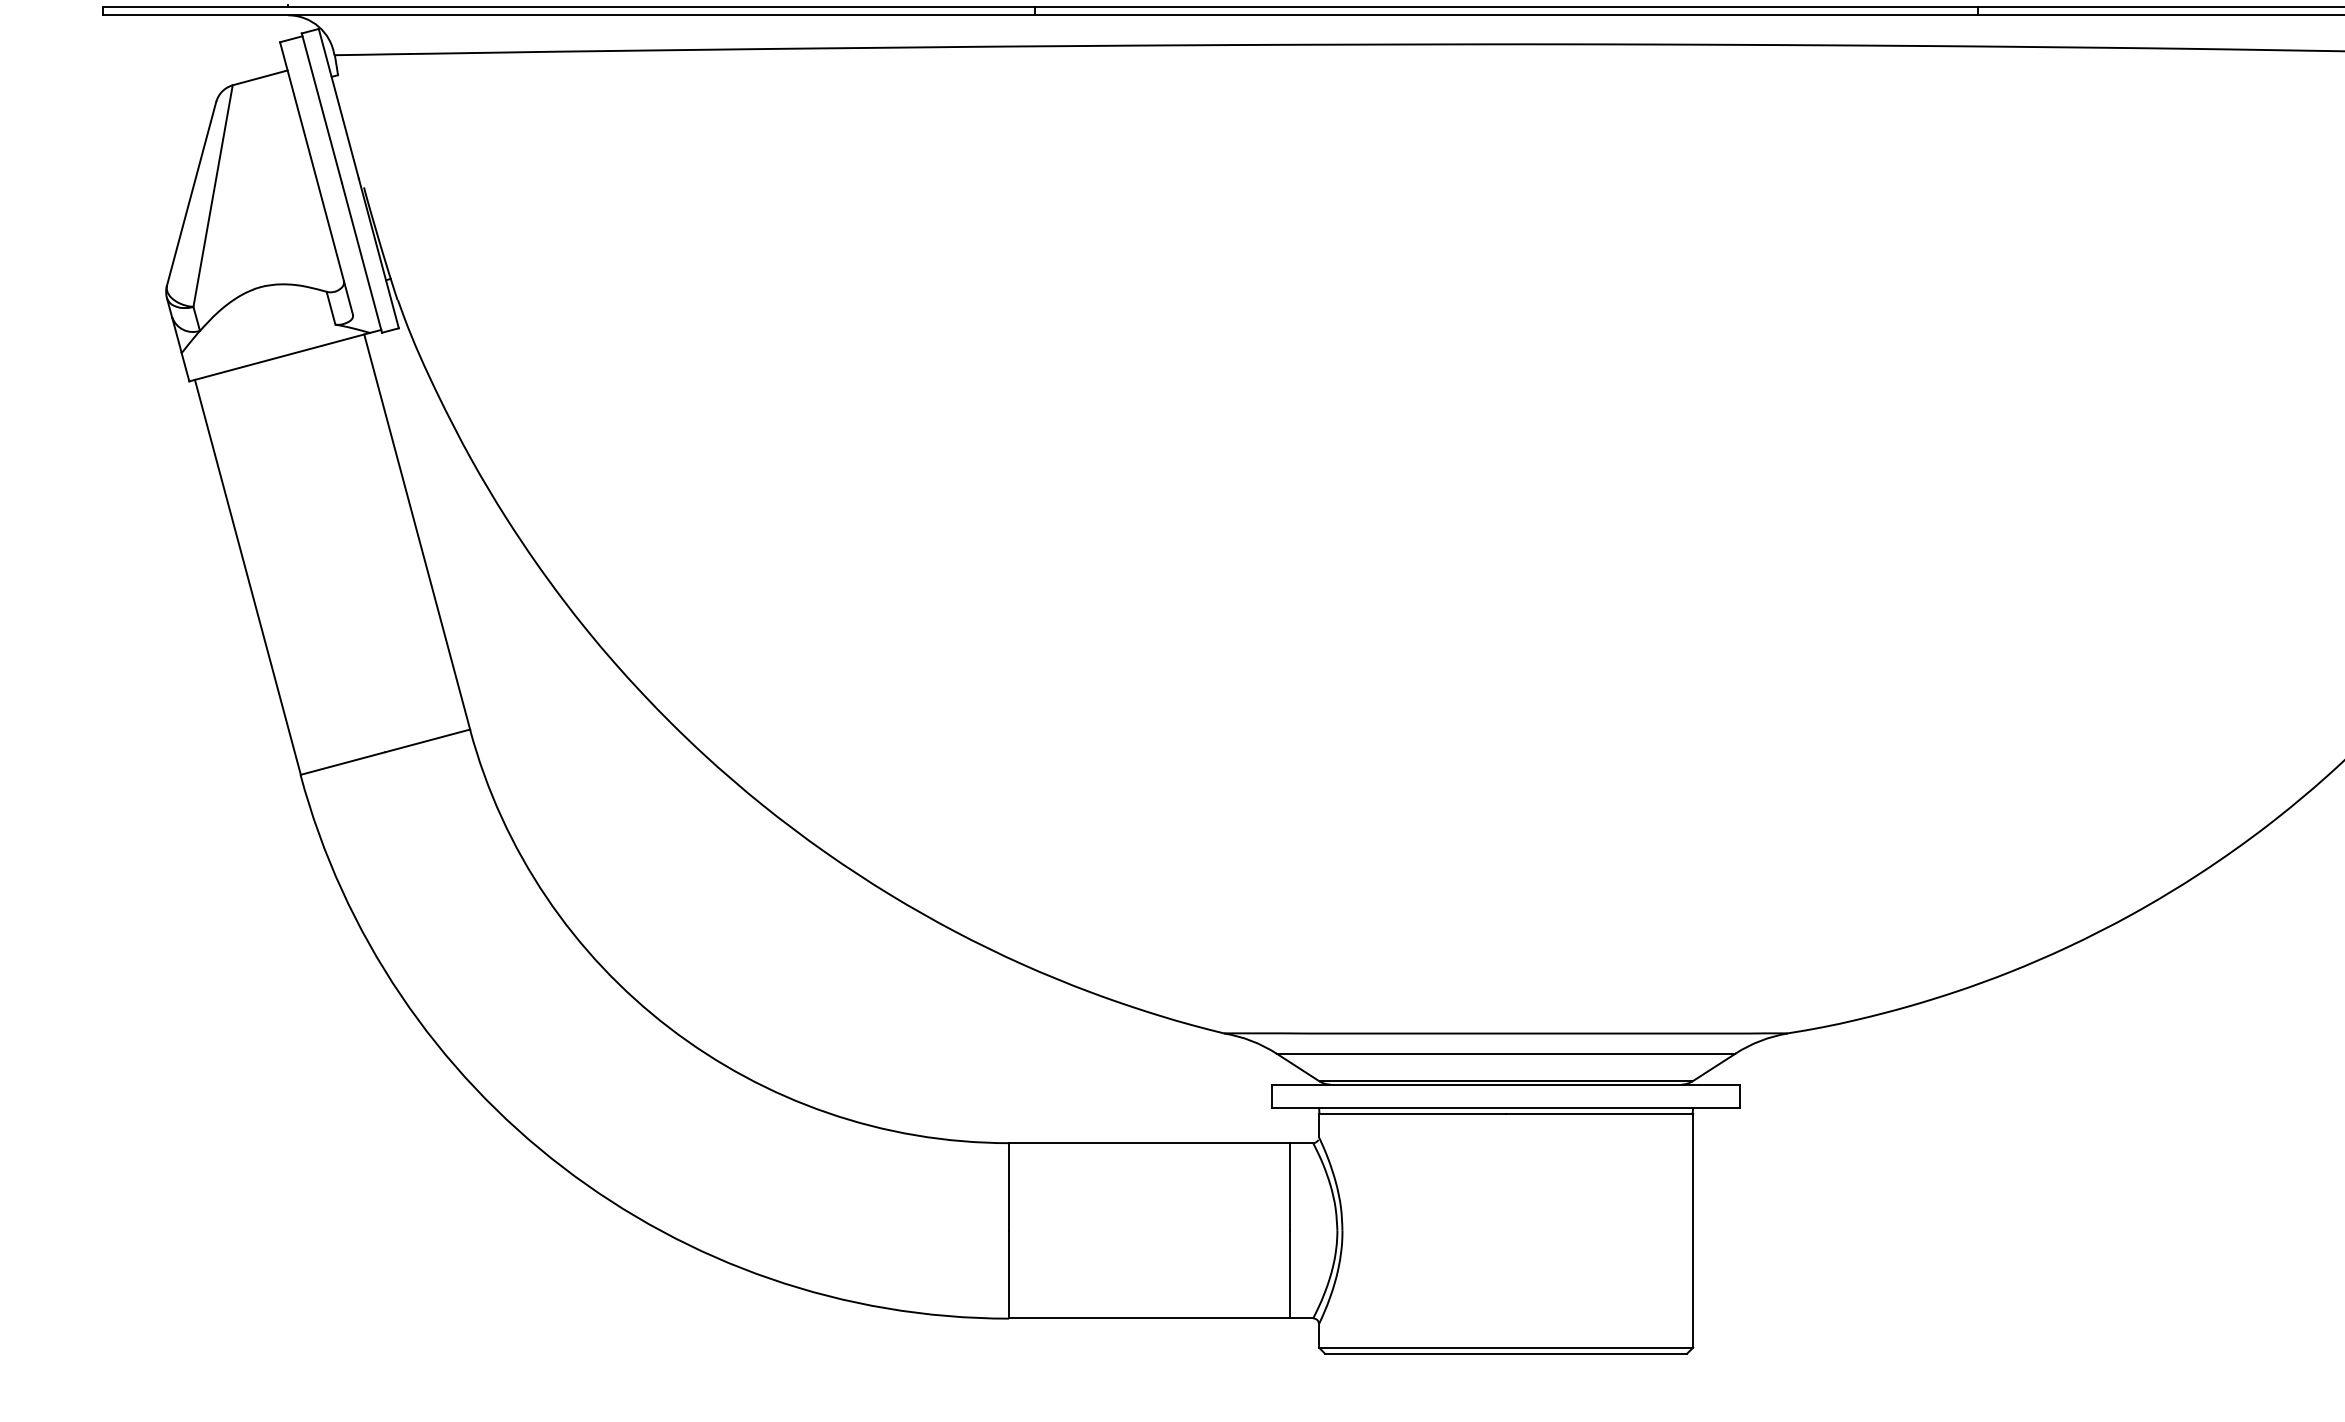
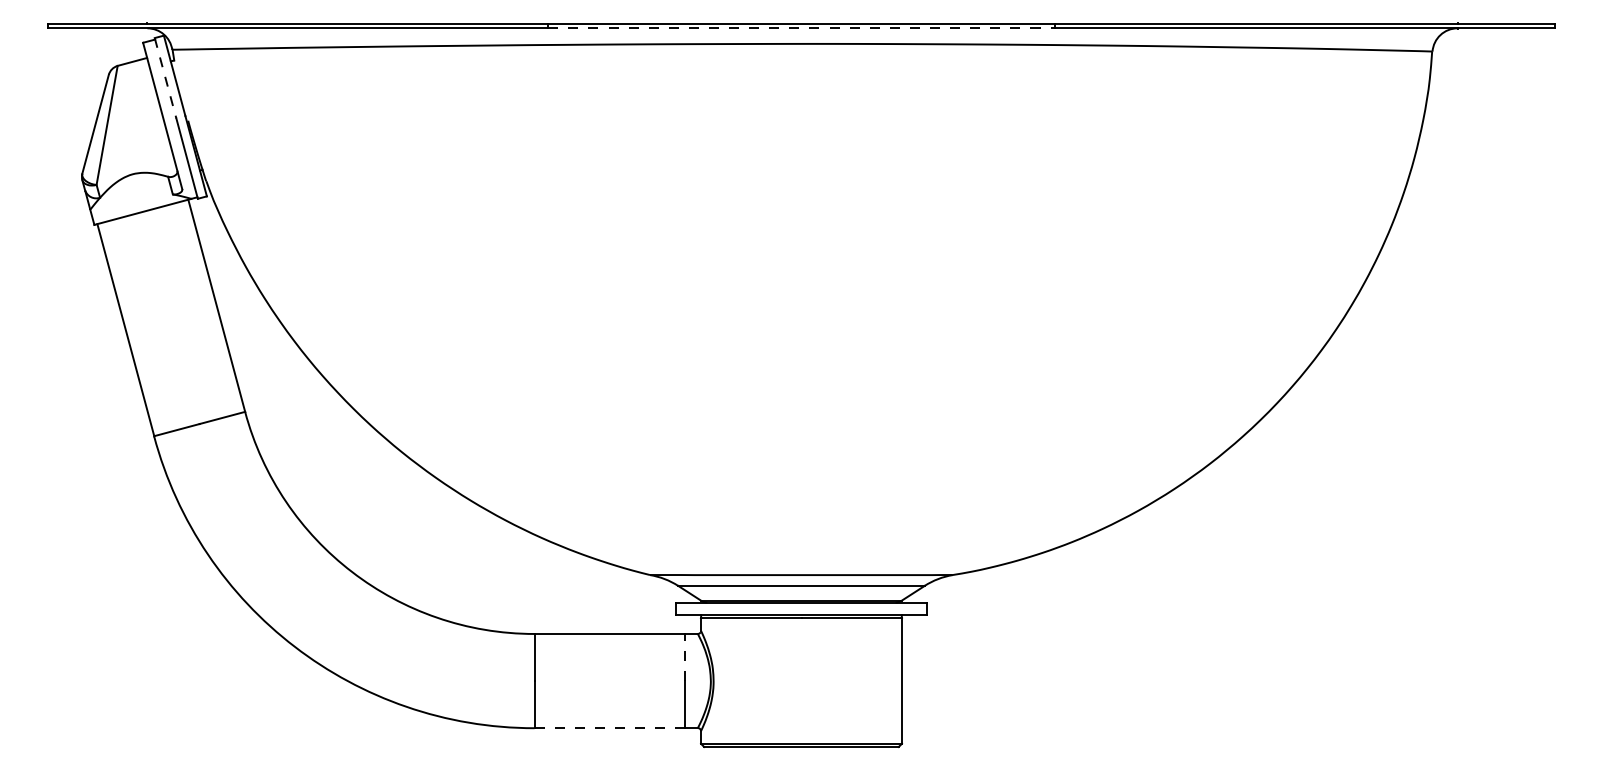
line: (1506, 15) -> (801, 28), solid -> dashed
line: (321, 108) -> (165, 78), solid -> dashed
line: (1290, 1186) -> (685, 657), solid -> dashed
line: (1150, 1319) -> (610, 728), solid -> dashed

